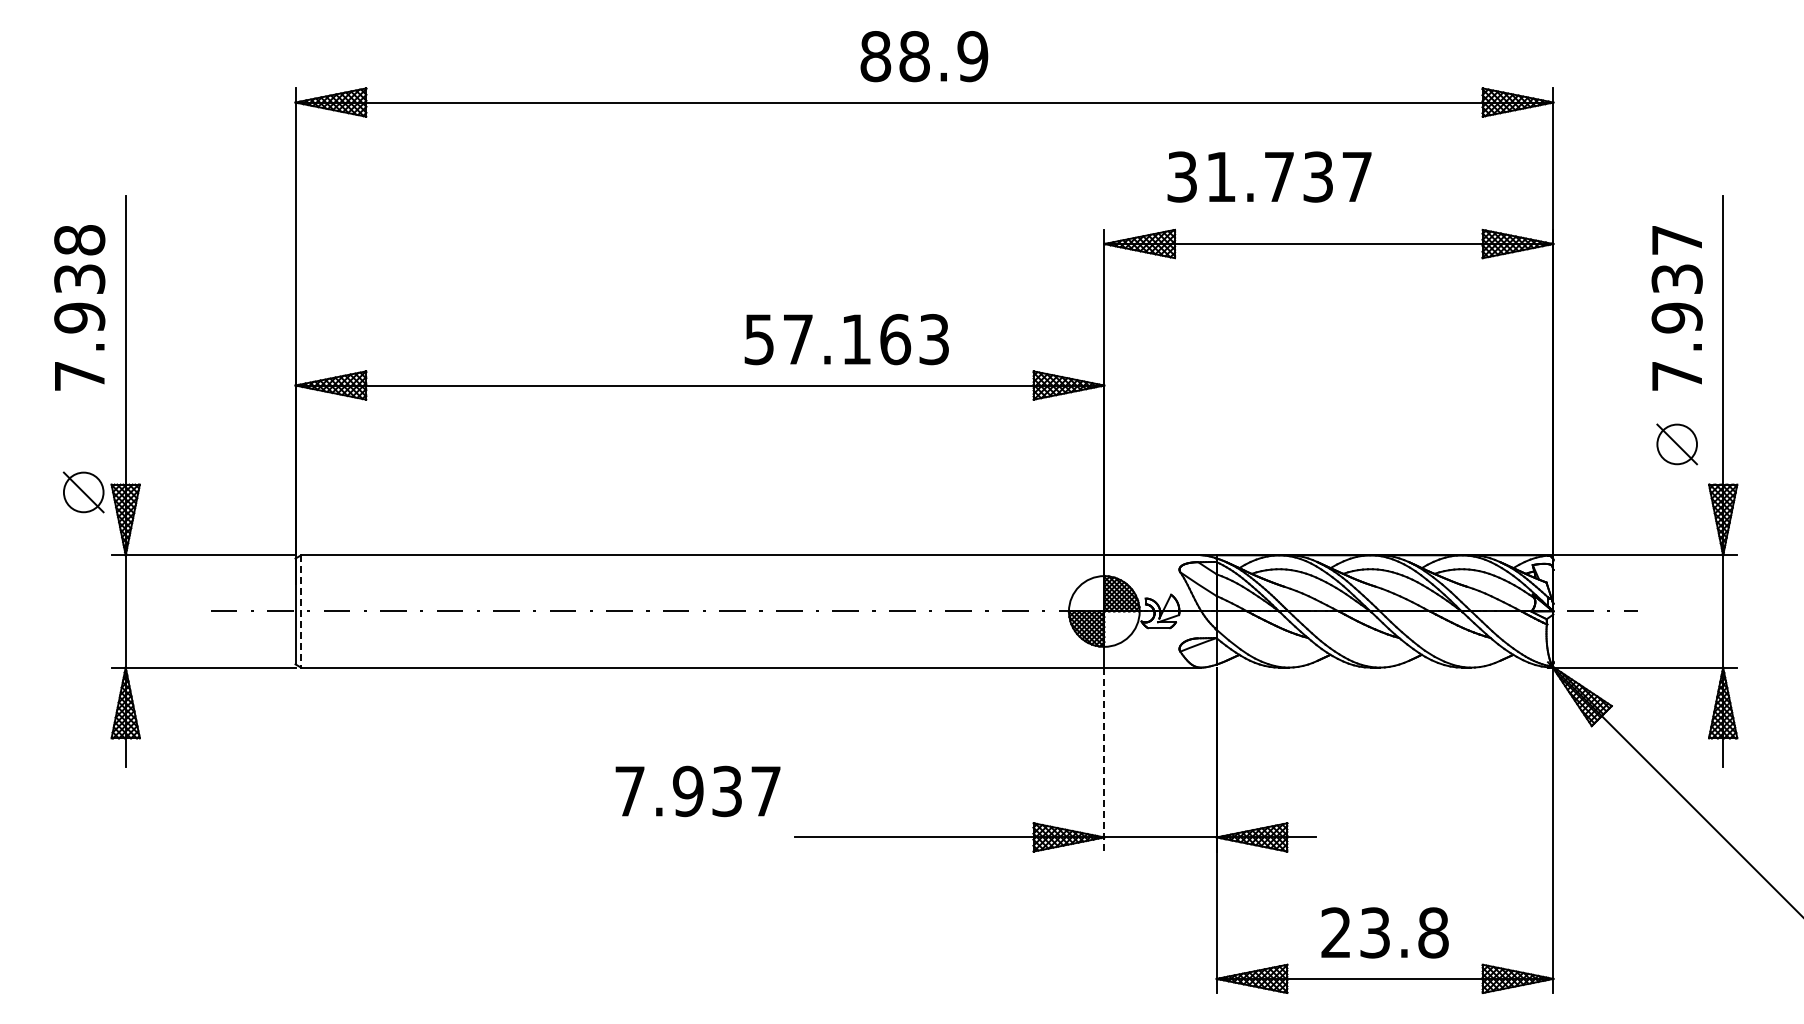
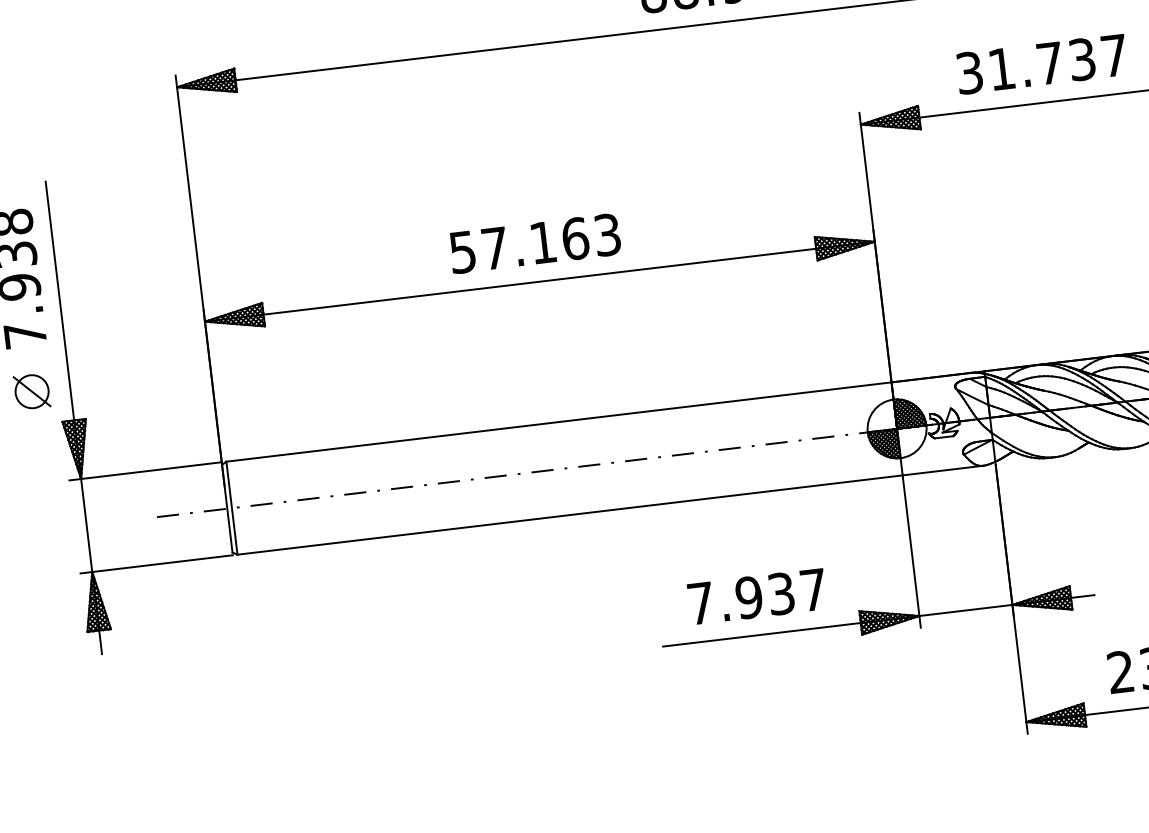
text: (1269, 176) -> (1041, 63), moved
text: (846, 339) -> (534, 243), moved
part: (83, 492) -> (31, 391), moved
line: (301, 611) -> (232, 508), dashed -> solid
line: (1104, 759) -> (911, 551), dashed -> solid
text: (697, 791) -> (756, 596), moved

